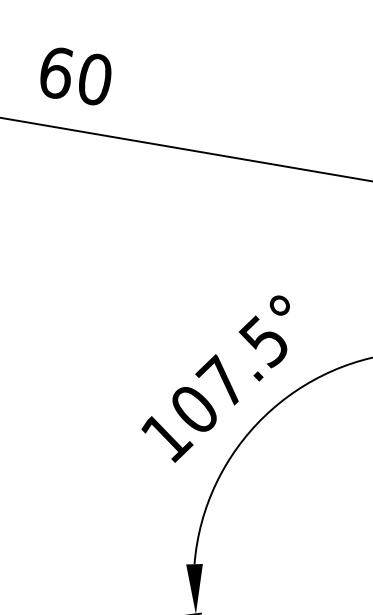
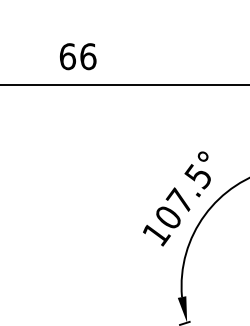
text: (95, 79) -> (88, 56), 60 -> 66

